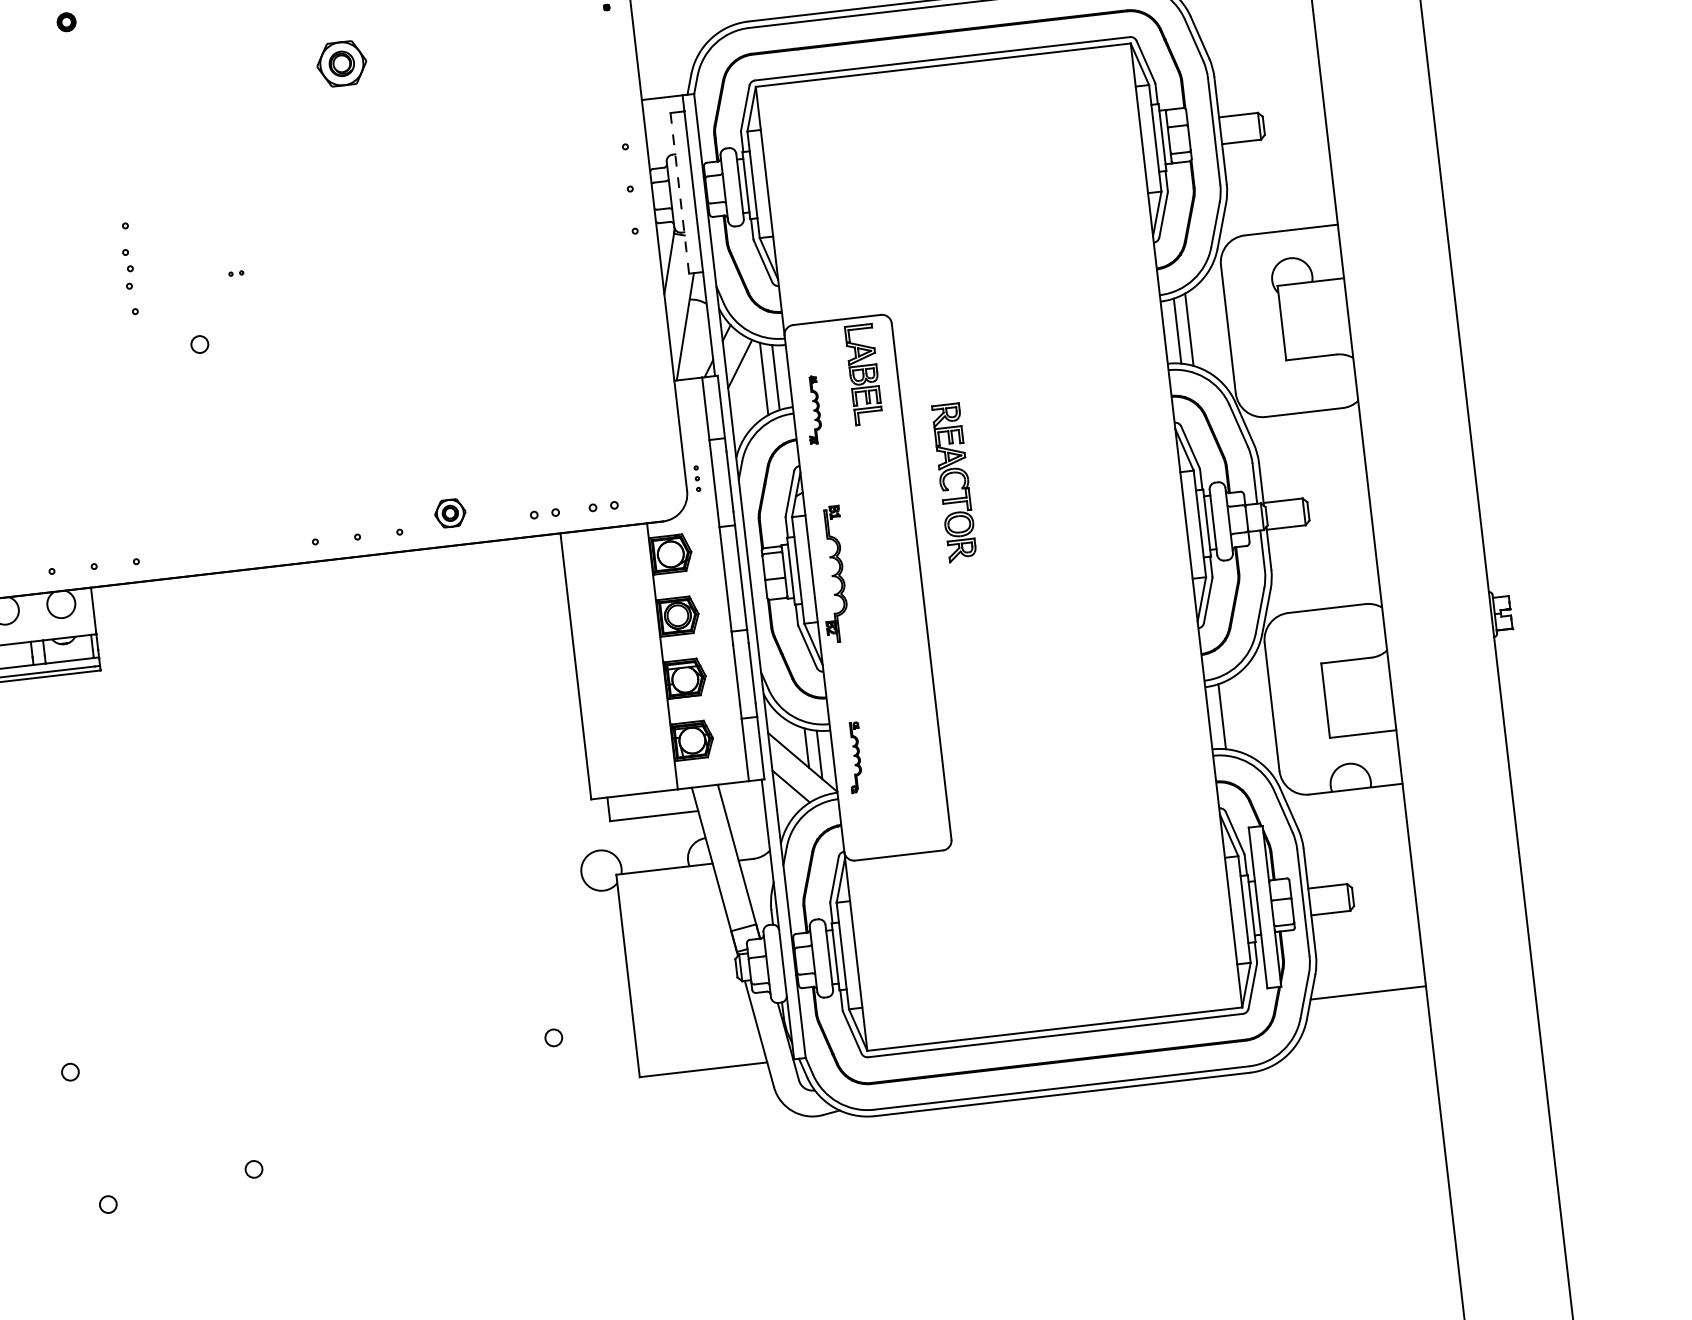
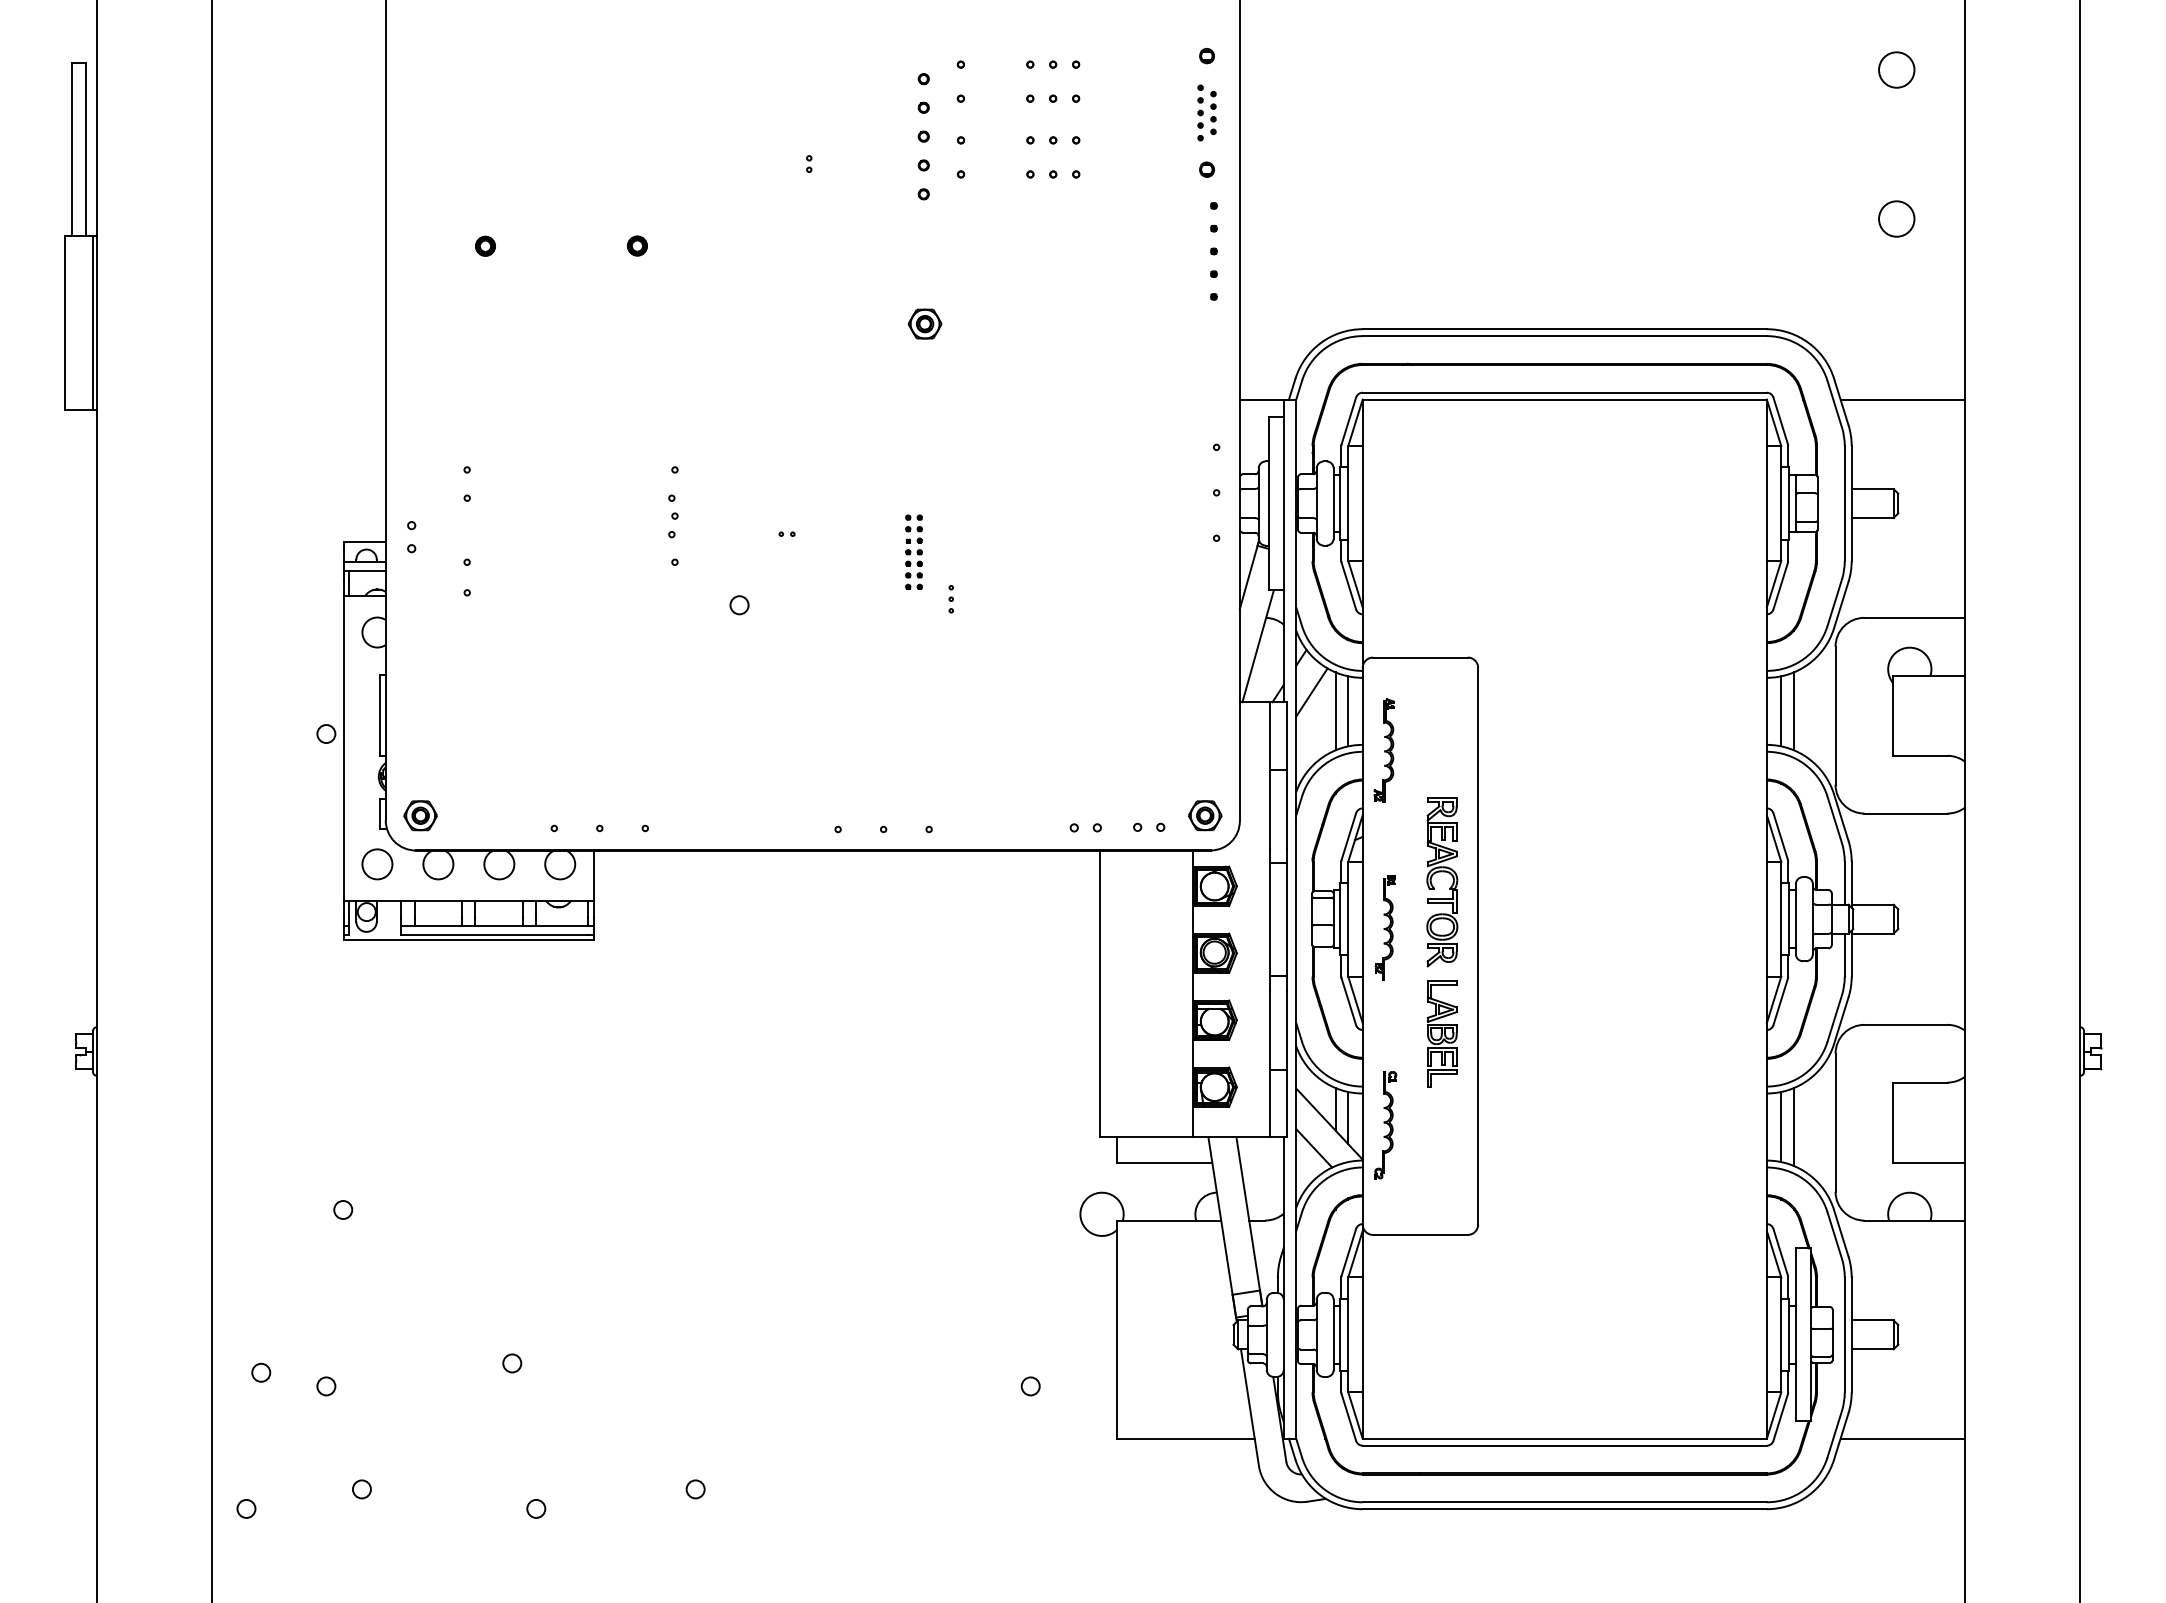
line: (1256, 28) -> (1902, 399), added
part: (341, 63) -> (924, 323), size x0.62
line: (679, 193) -> (1268, 503), dashed -> solid
part: (355, 275) -> (913, 551), added
part: (863, 374) -> (1441, 1033), moved
part: (812, 410) -> (1383, 750), size x1.43
part: (696, 479) -> (950, 599), moved
part: (962, 485) -> (1450, 886), moved
part: (450, 513) -> (1205, 815), moved
part: (832, 574) -> (1384, 927), size x0.71
line: (1233, 715) -> (1793, 1127), added
part: (854, 757) -> (1385, 1125), size x1.43

